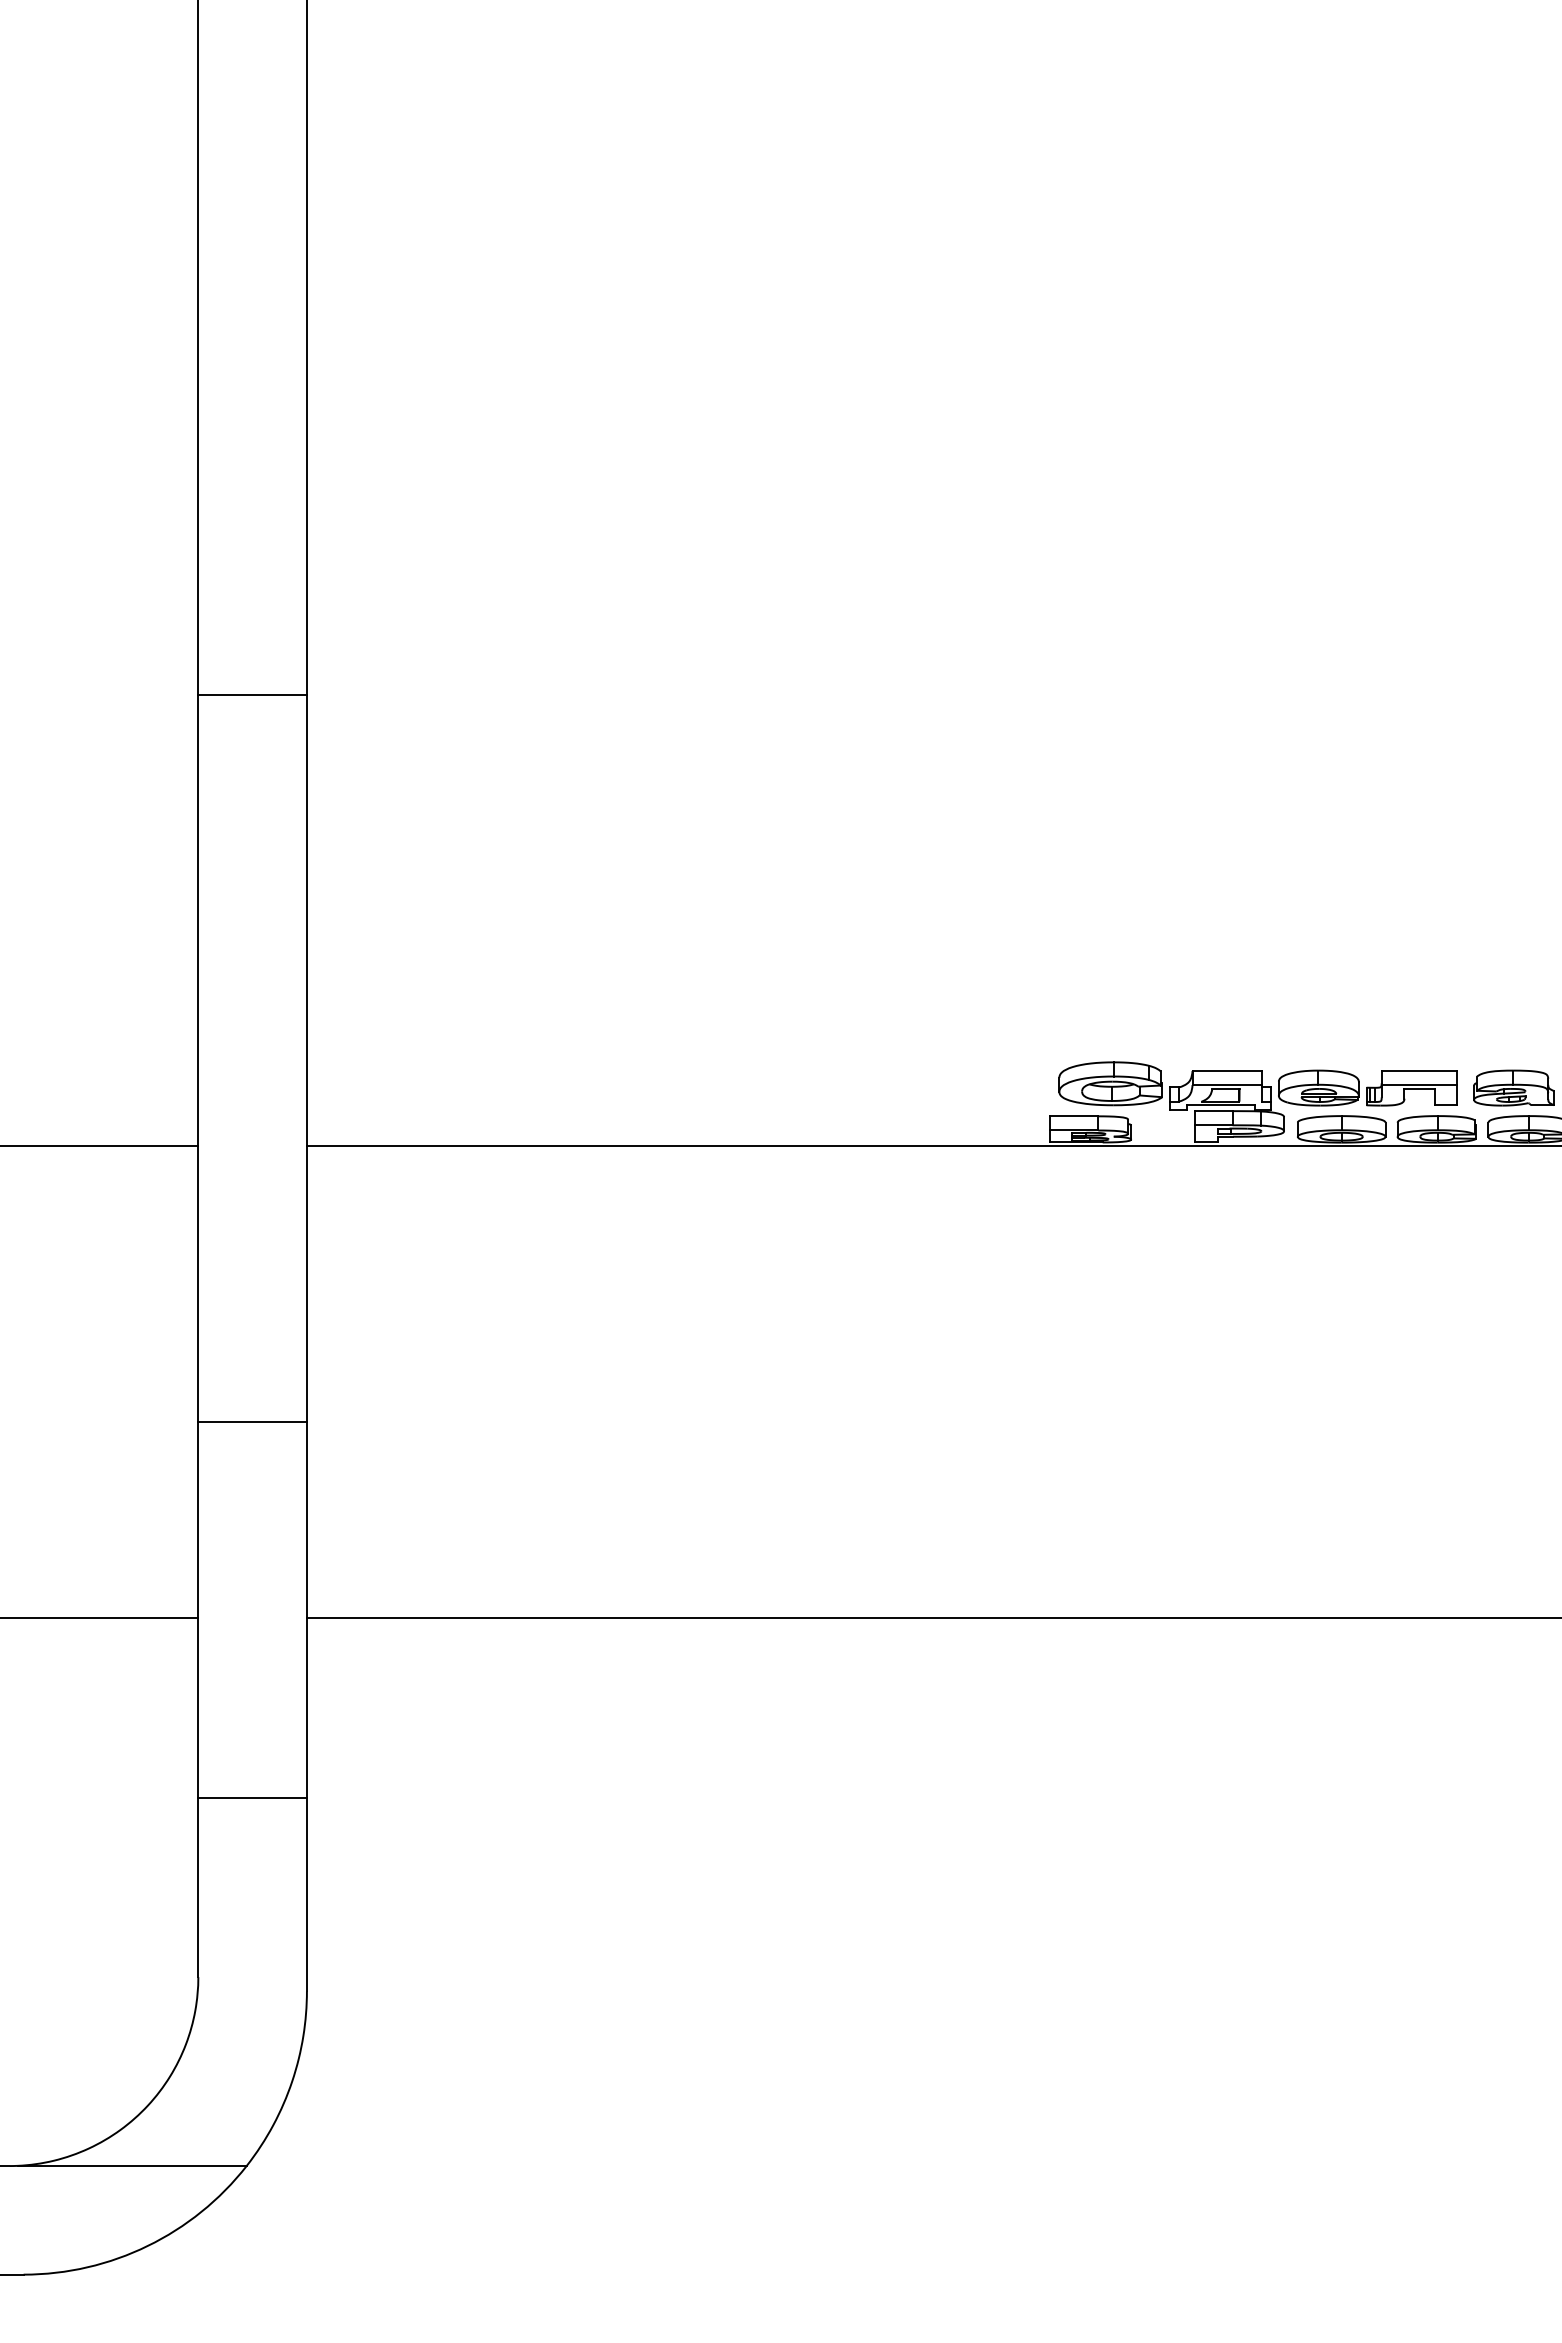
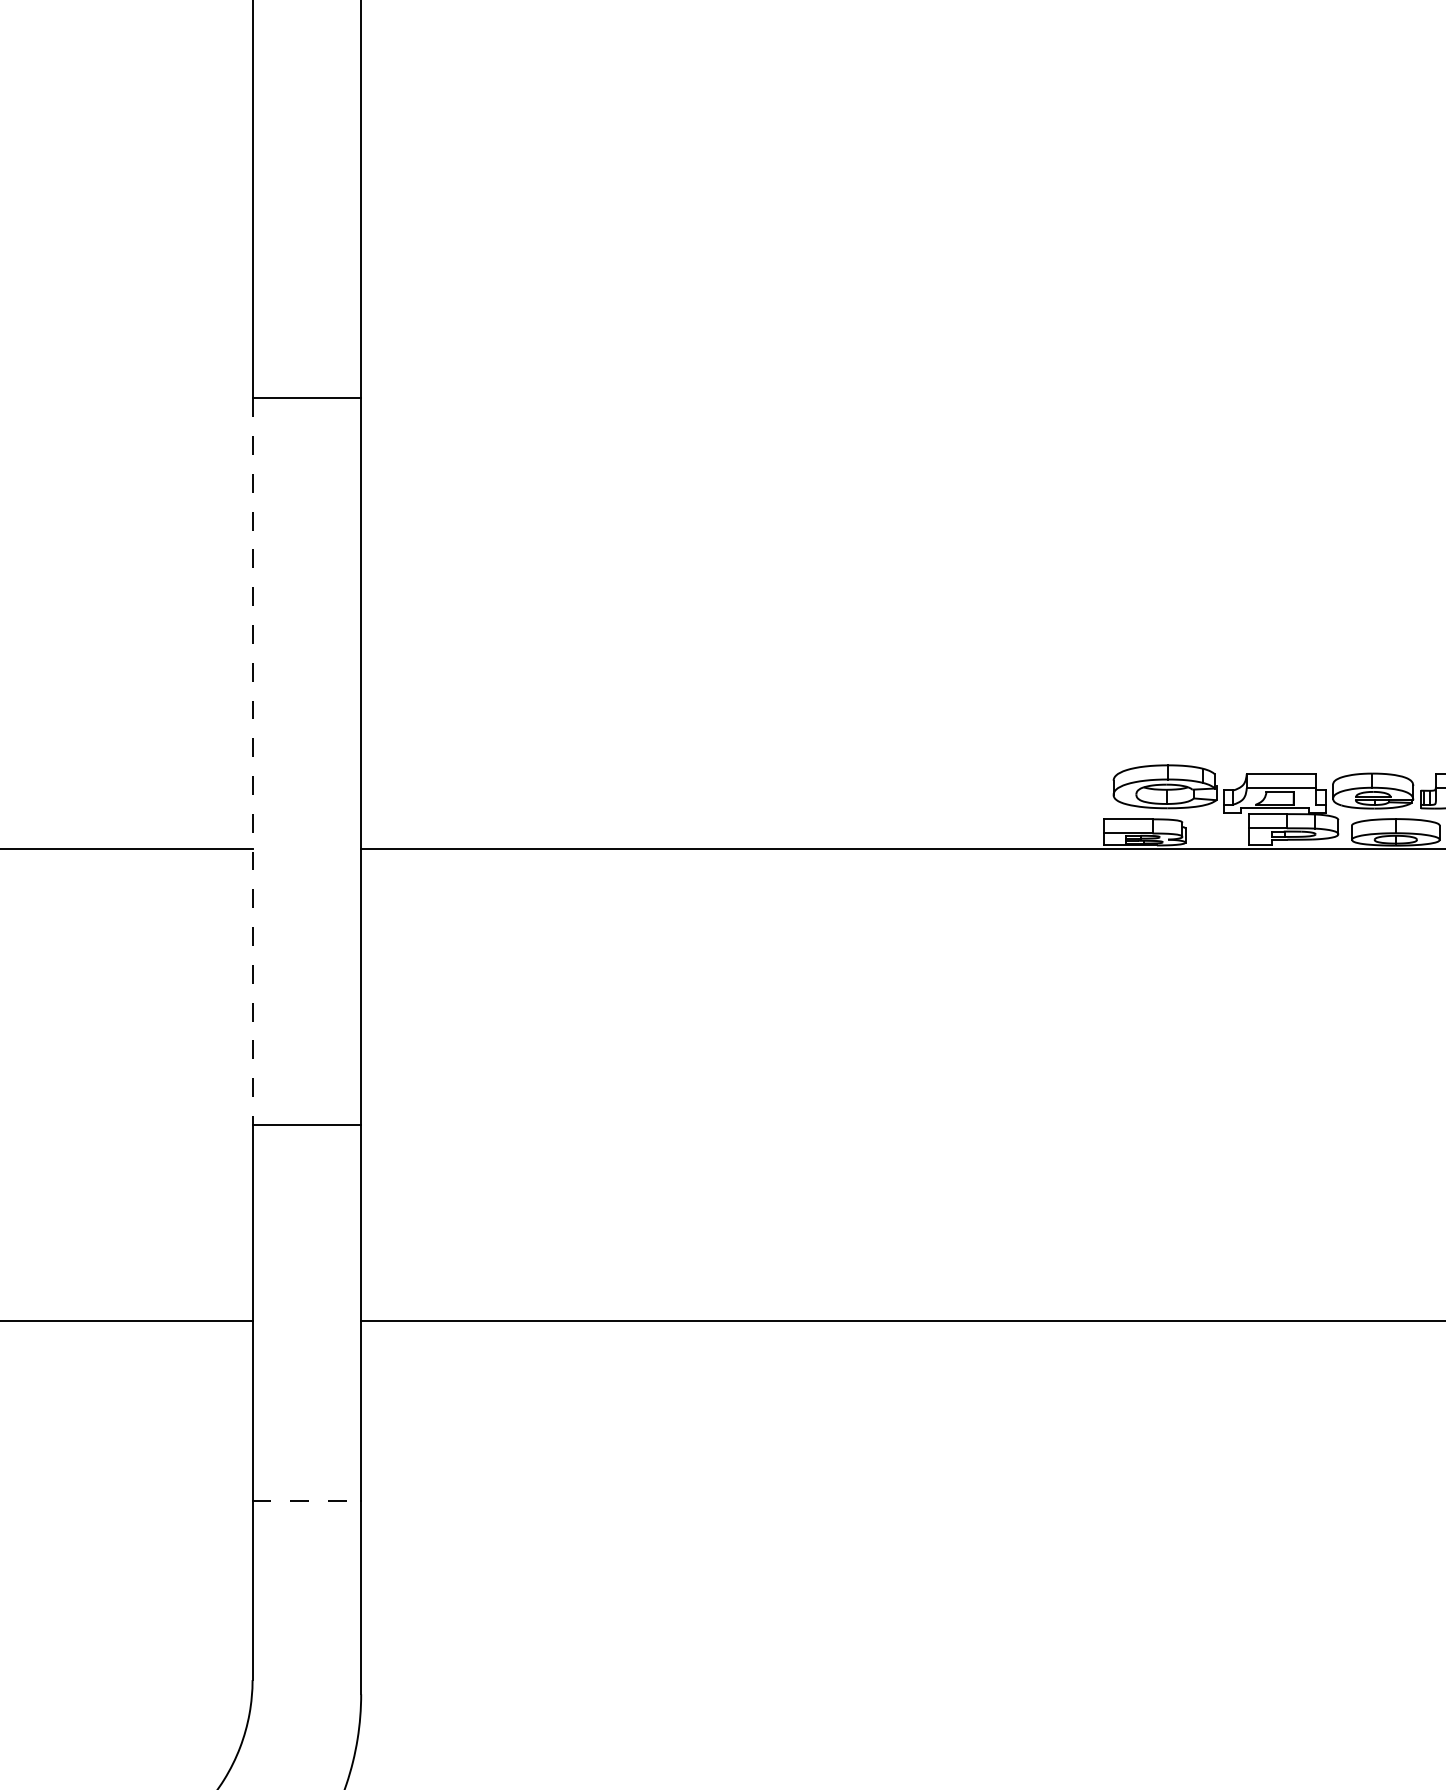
line: (198, 1058) -> (252, 761), solid -> dashed
line: (253, 1797) -> (307, 1500), solid -> dashed

